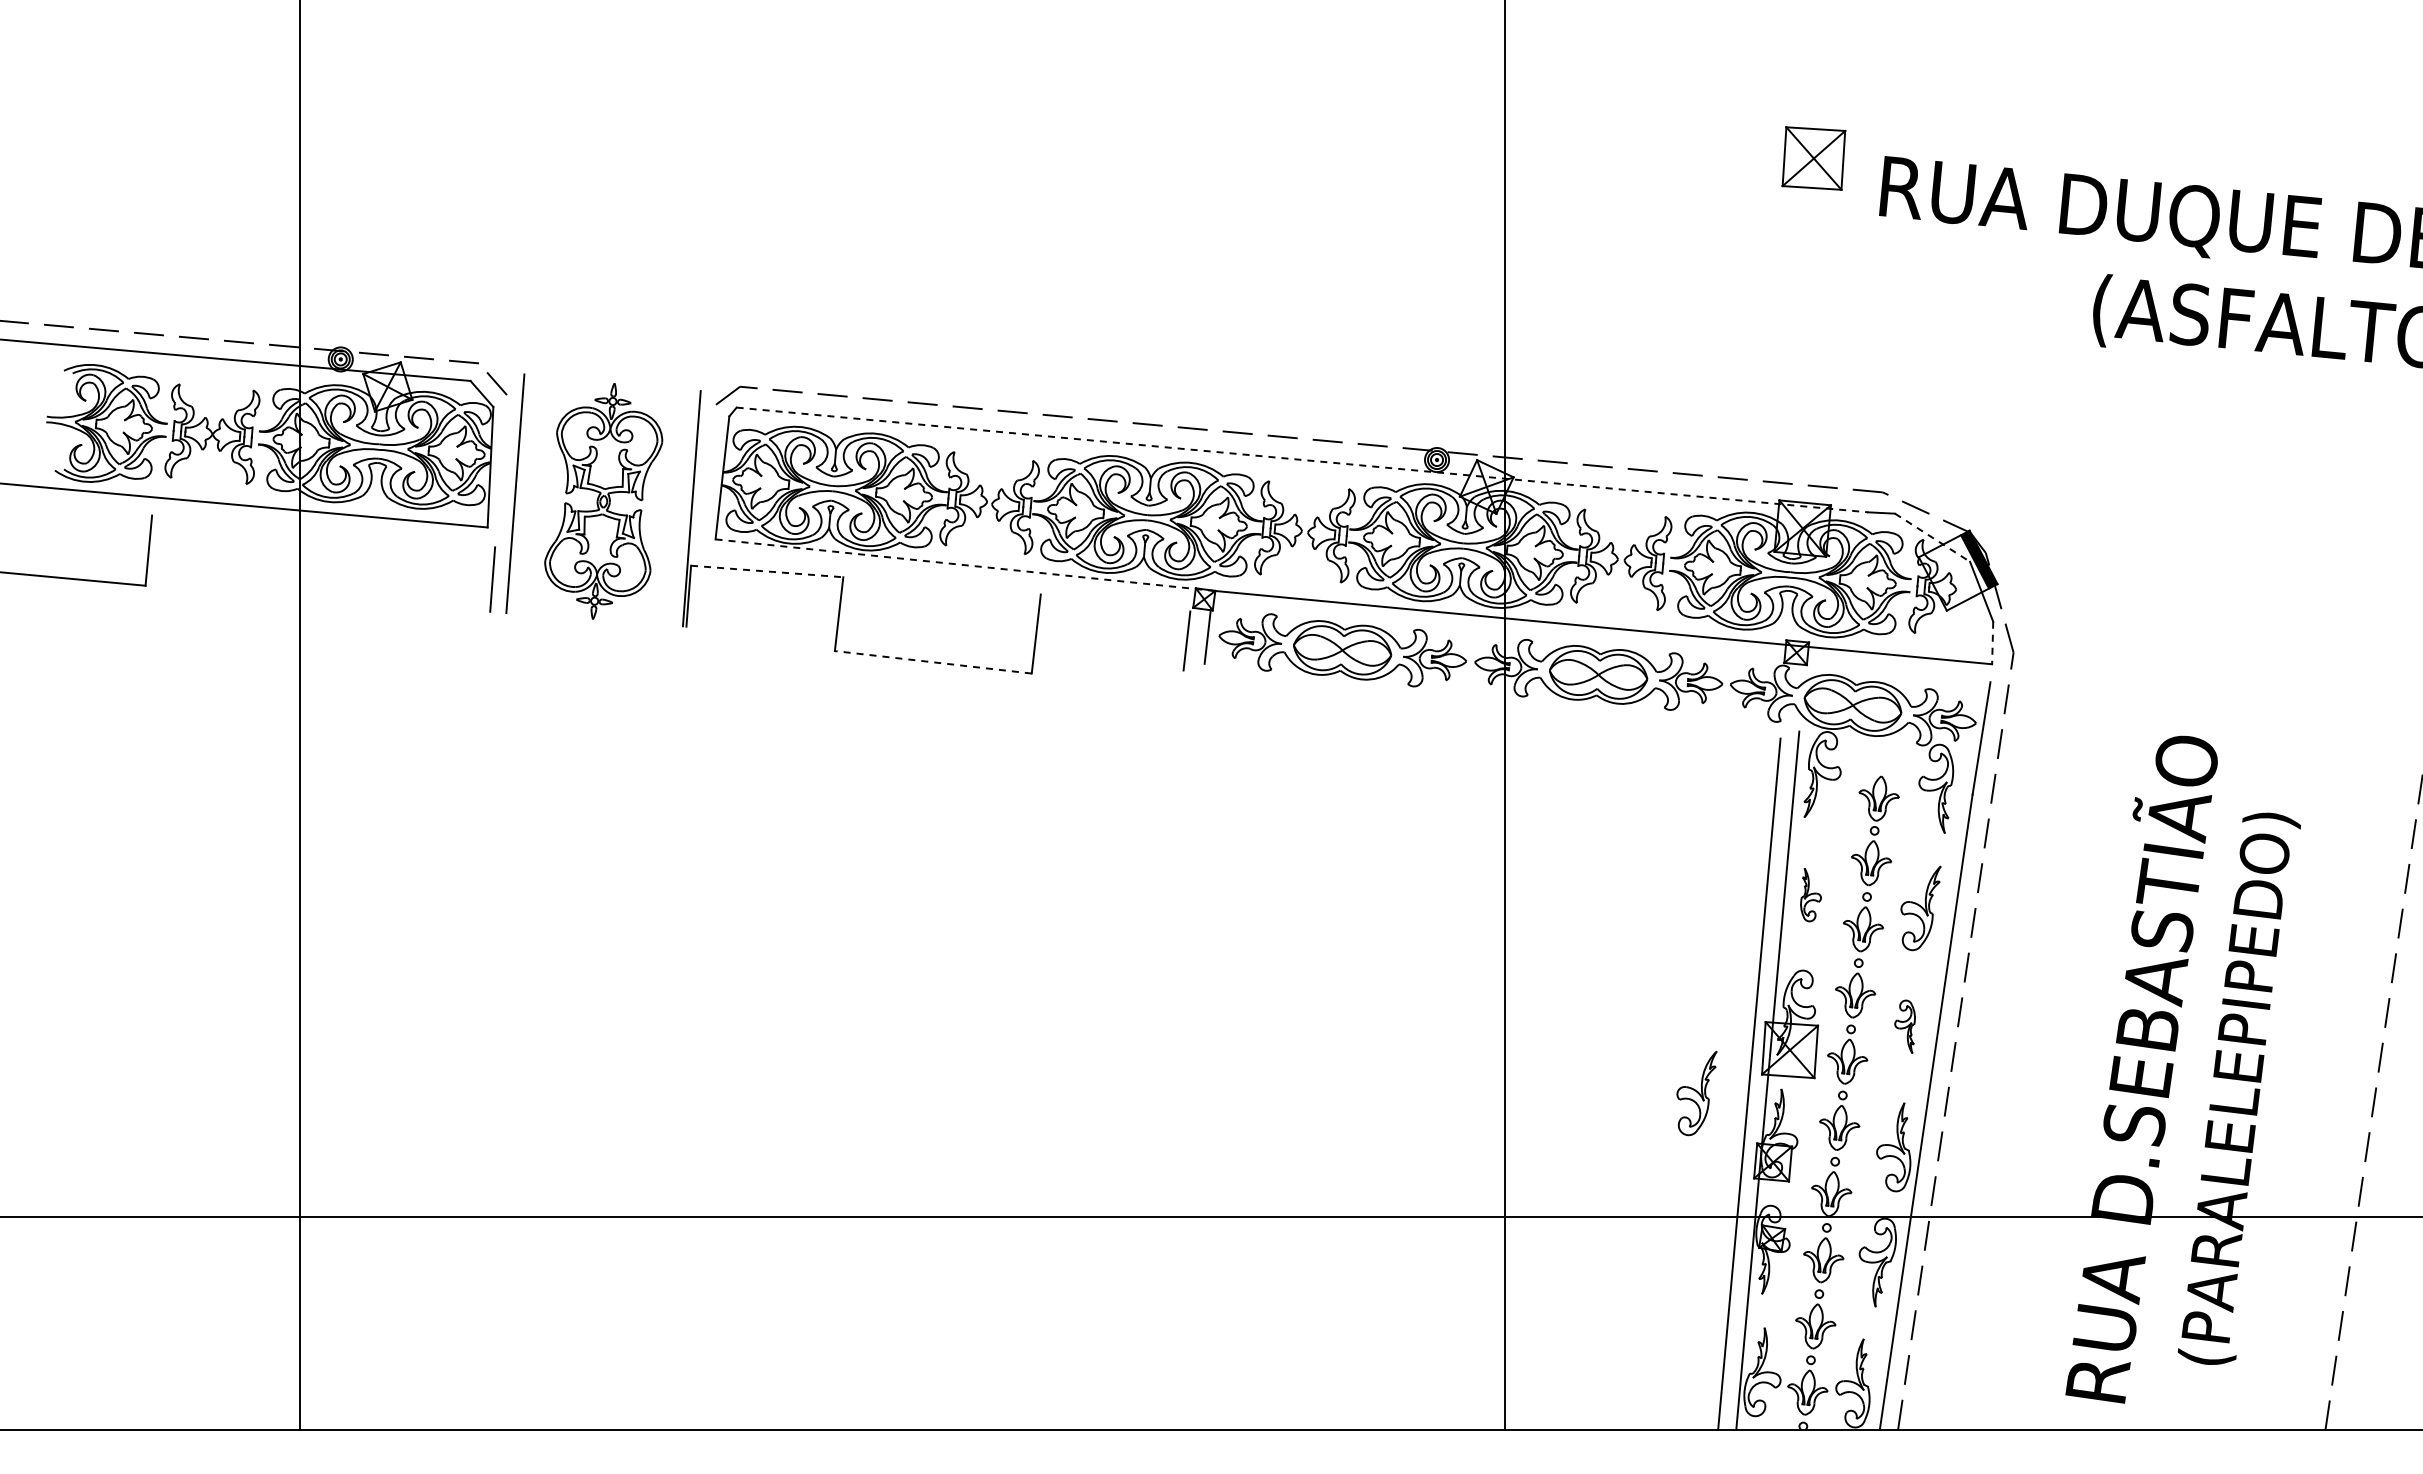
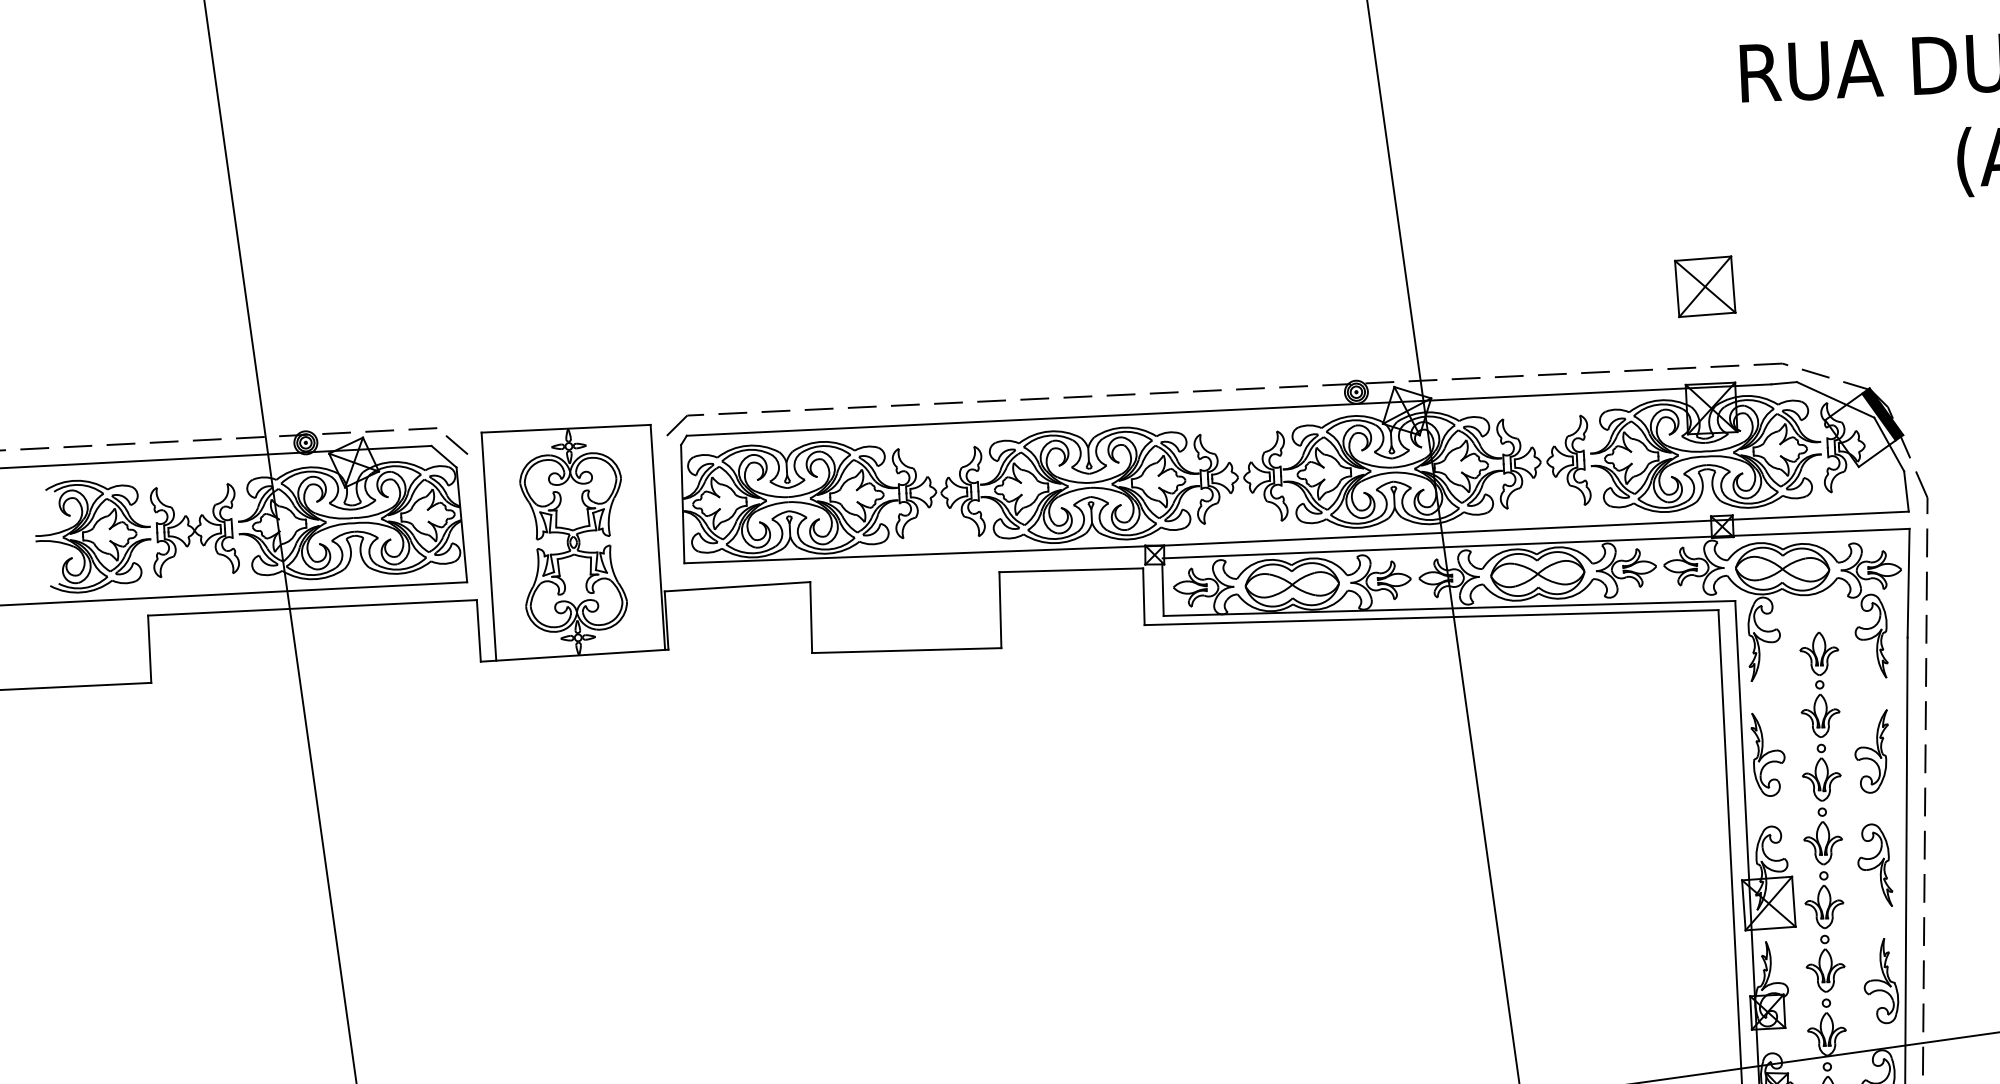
part: (1813, 158) -> (1704, 286), moved
line: (612, 382) -> (566, 428), added
line: (1302, 460) -> (1229, 410), dashed -> solid
line: (323, 531) -> (312, 607), added
line: (1932, 537) -> (1835, 399), dashed -> solid
line: (964, 565) -> (923, 554), dashed -> solid
line: (767, 571) -> (737, 586), dashed -> solid
line: (1115, 602) -> (1071, 569), added
line: (588, 618) -> (574, 654), added
line: (1601, 643) -> (1536, 543), added
line: (1992, 643) -> (1906, 491), dashed -> solid
line: (932, 662) -> (906, 650), dashed -> solid
line: (1501, 697) -> (1448, 608), added
line: (1481, 704) -> (1431, 617), added
part: (1810, 894) -> (1767, 753), size x1.67
part: (1904, 1026) -> (1874, 866), size x1.67
part: (1696, 1093) -> (1686, 957), removed

